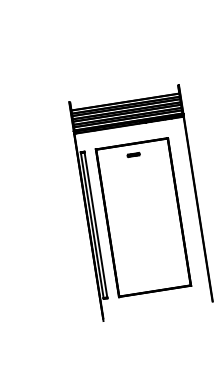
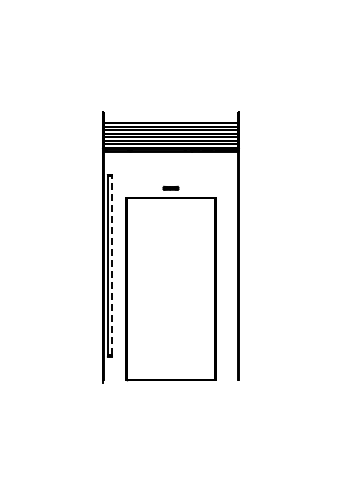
part: (143, 218) -> (170, 289), moved
line: (96, 224) -> (112, 265), solid -> dashed

